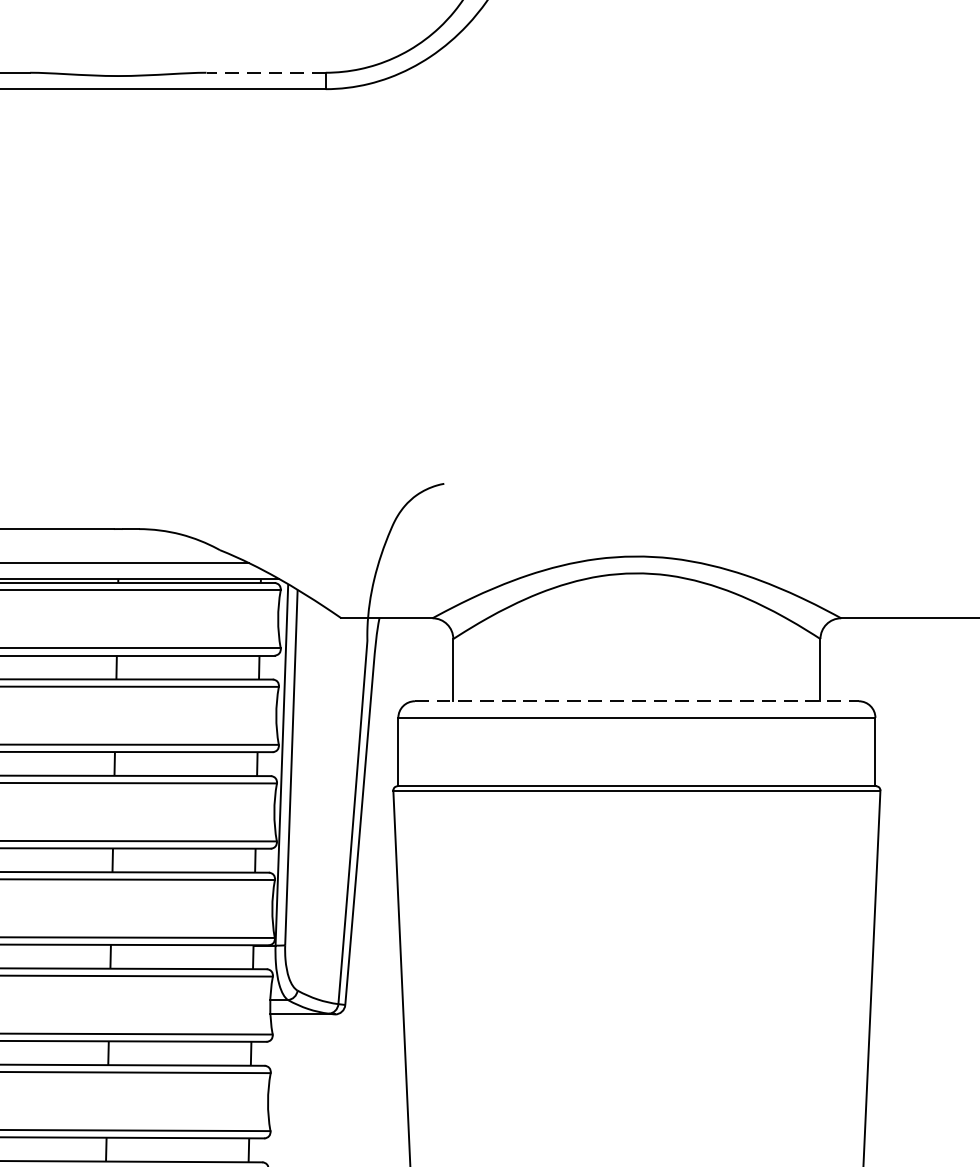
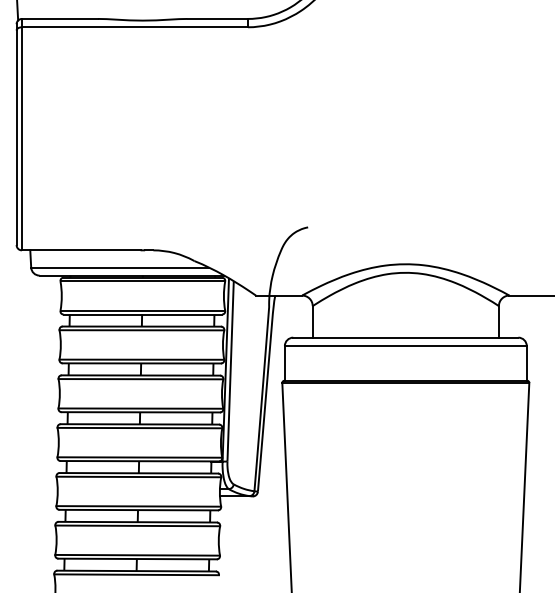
line: (265, 71) -> (217, 18), dashed -> solid
line: (636, 700) -> (405, 337), dashed -> solid

